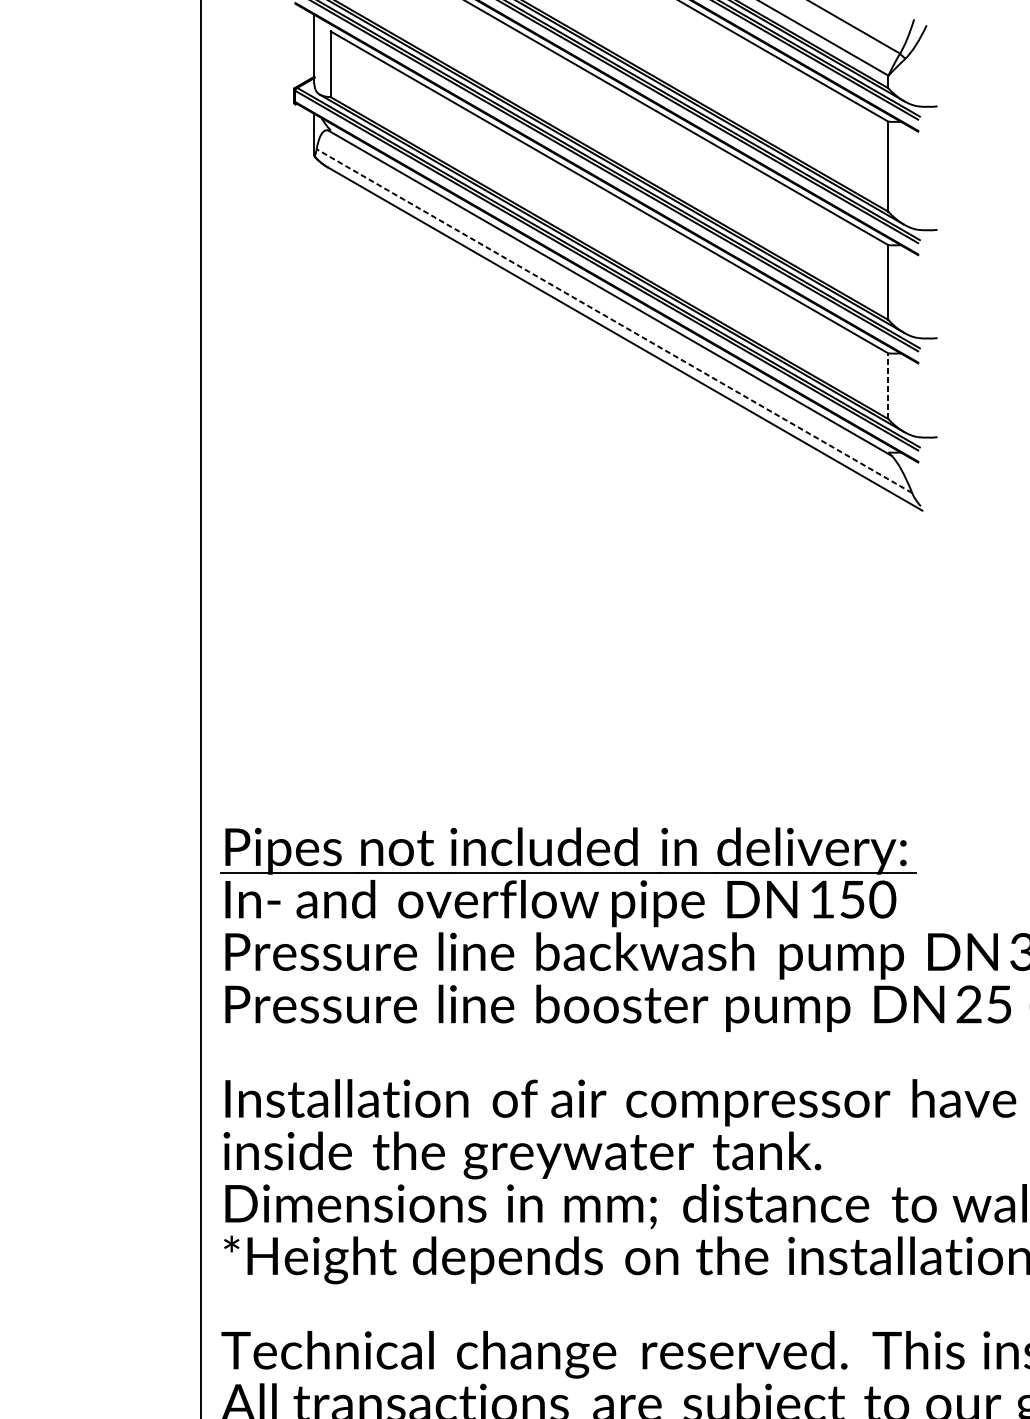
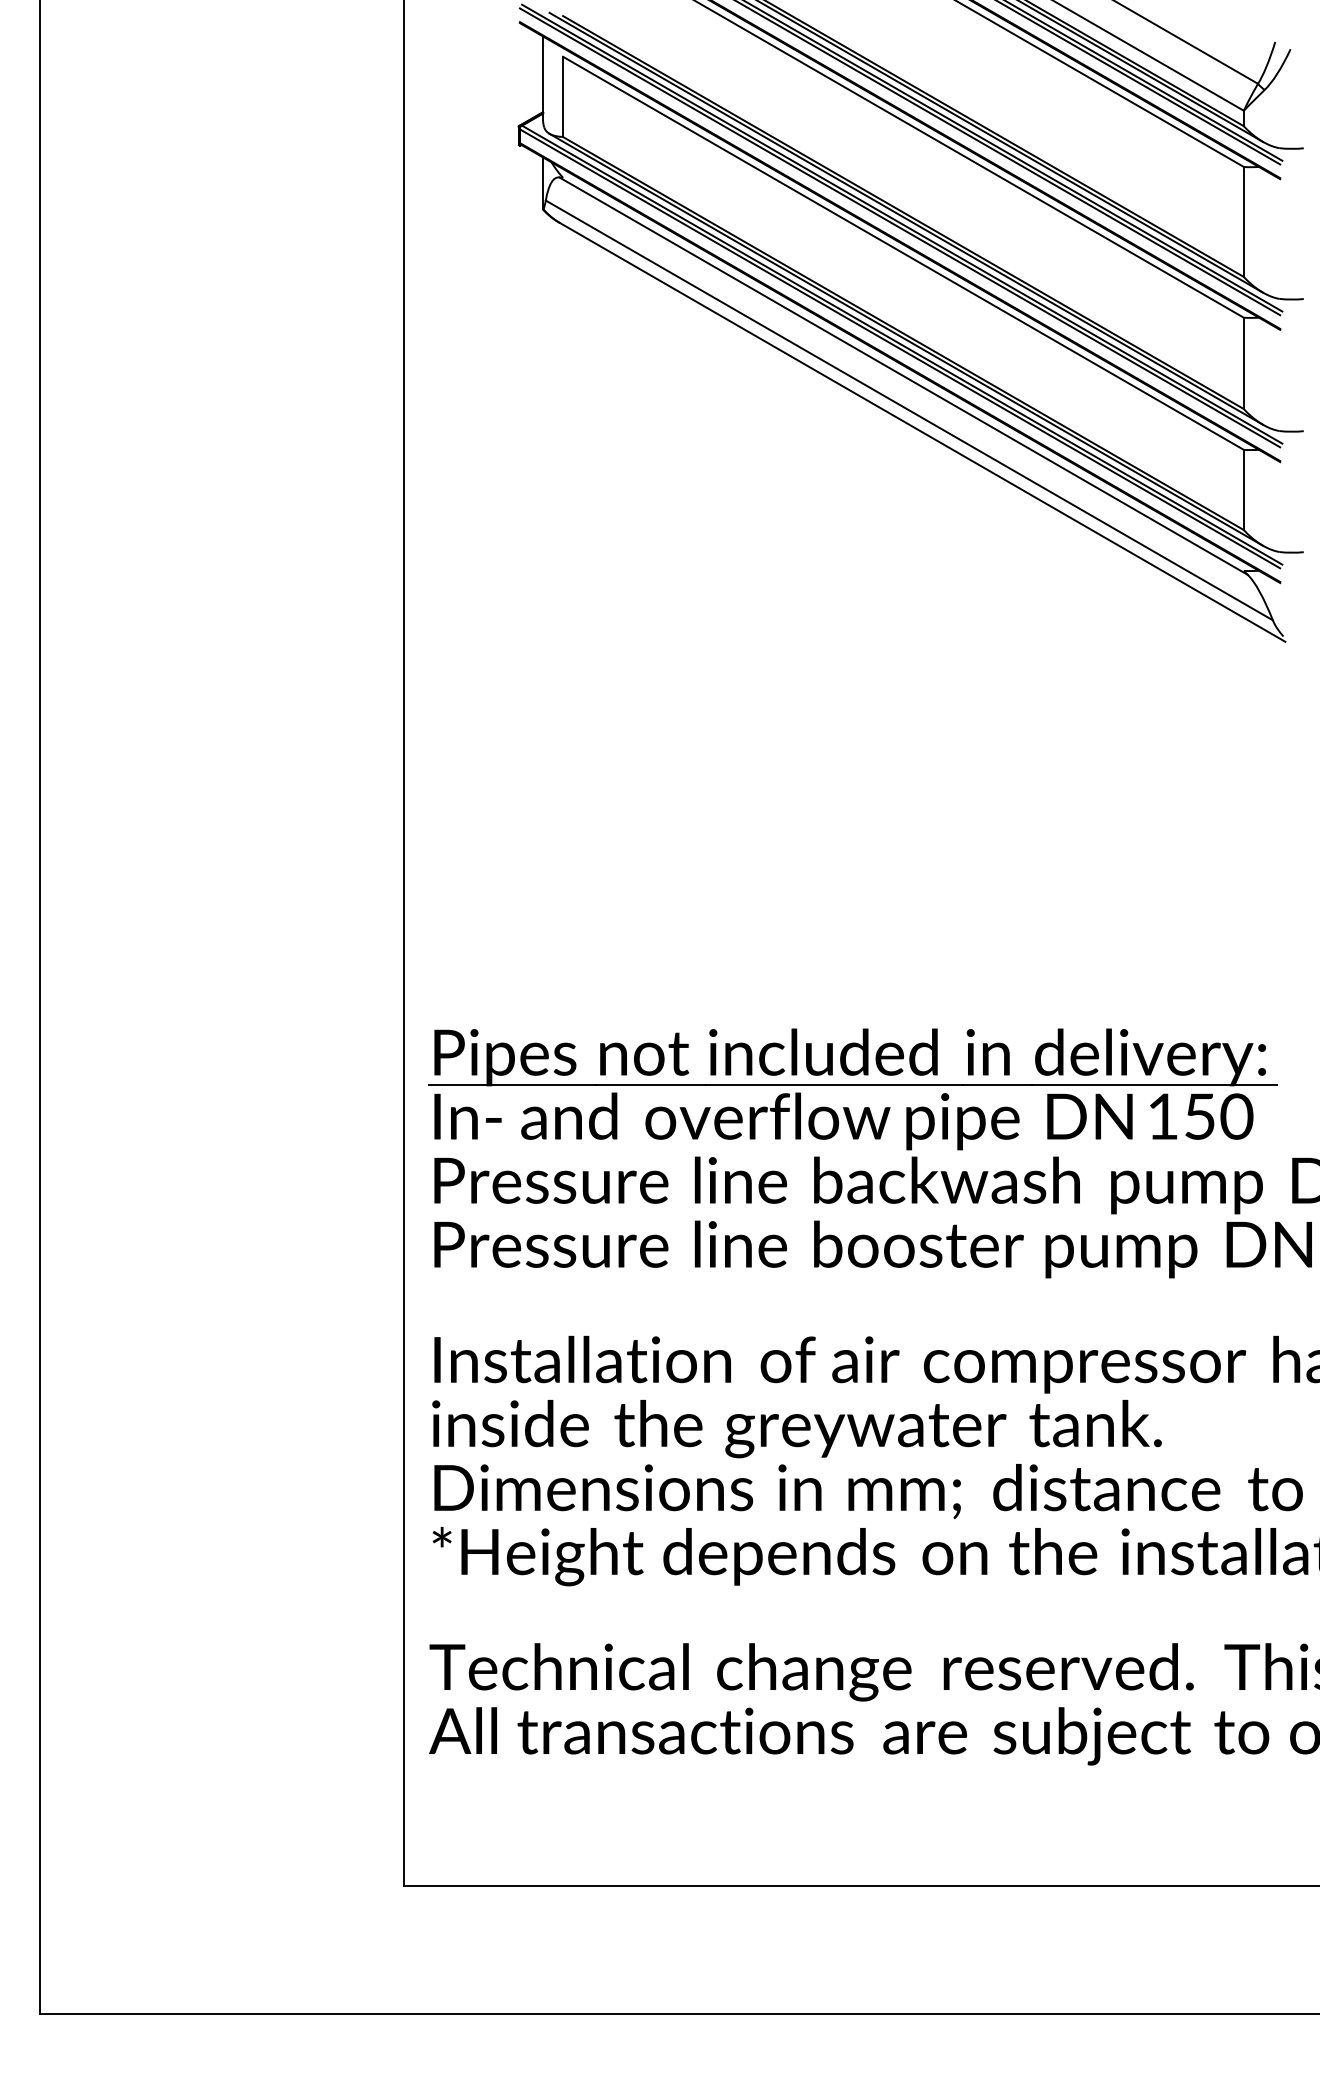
line: (614, 321) -> (909, 410), dashed -> solid
line: (888, 385) -> (1243, 489), dashed -> solid

